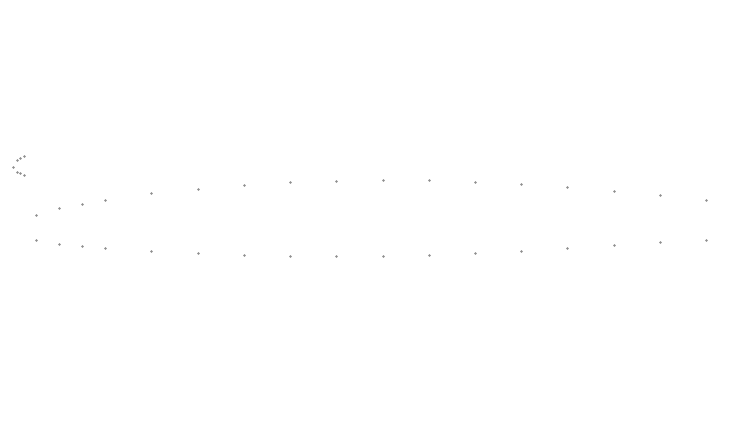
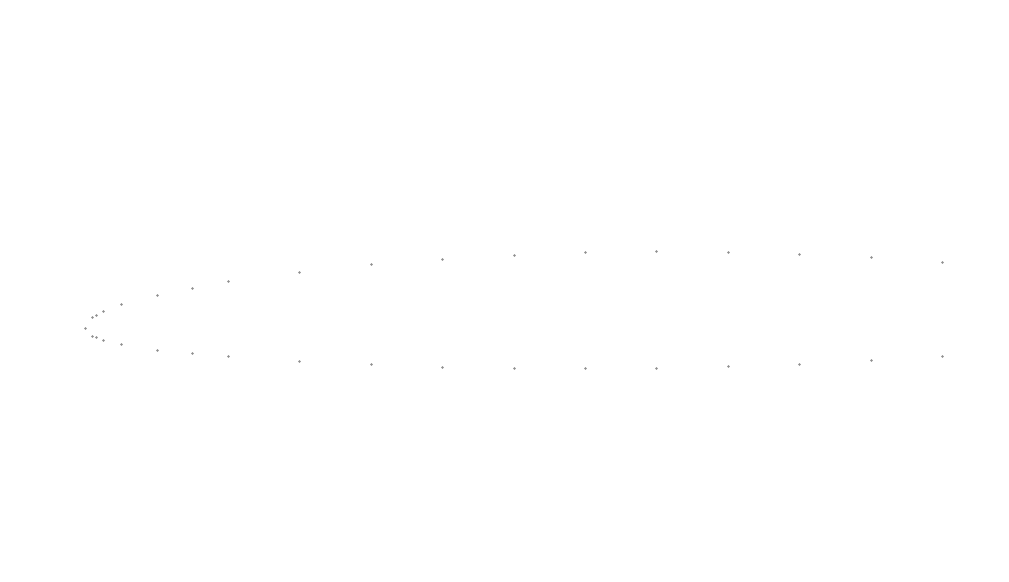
part: (18, 165) -> (94, 325), moved

